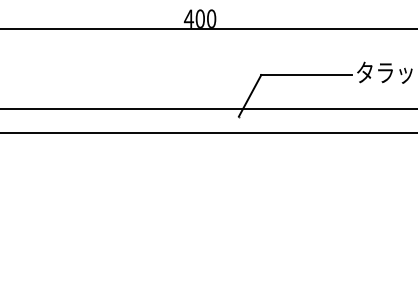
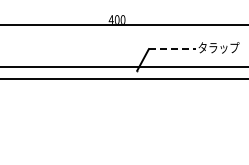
line: (306, 75) -> (172, 49), solid -> dashed

